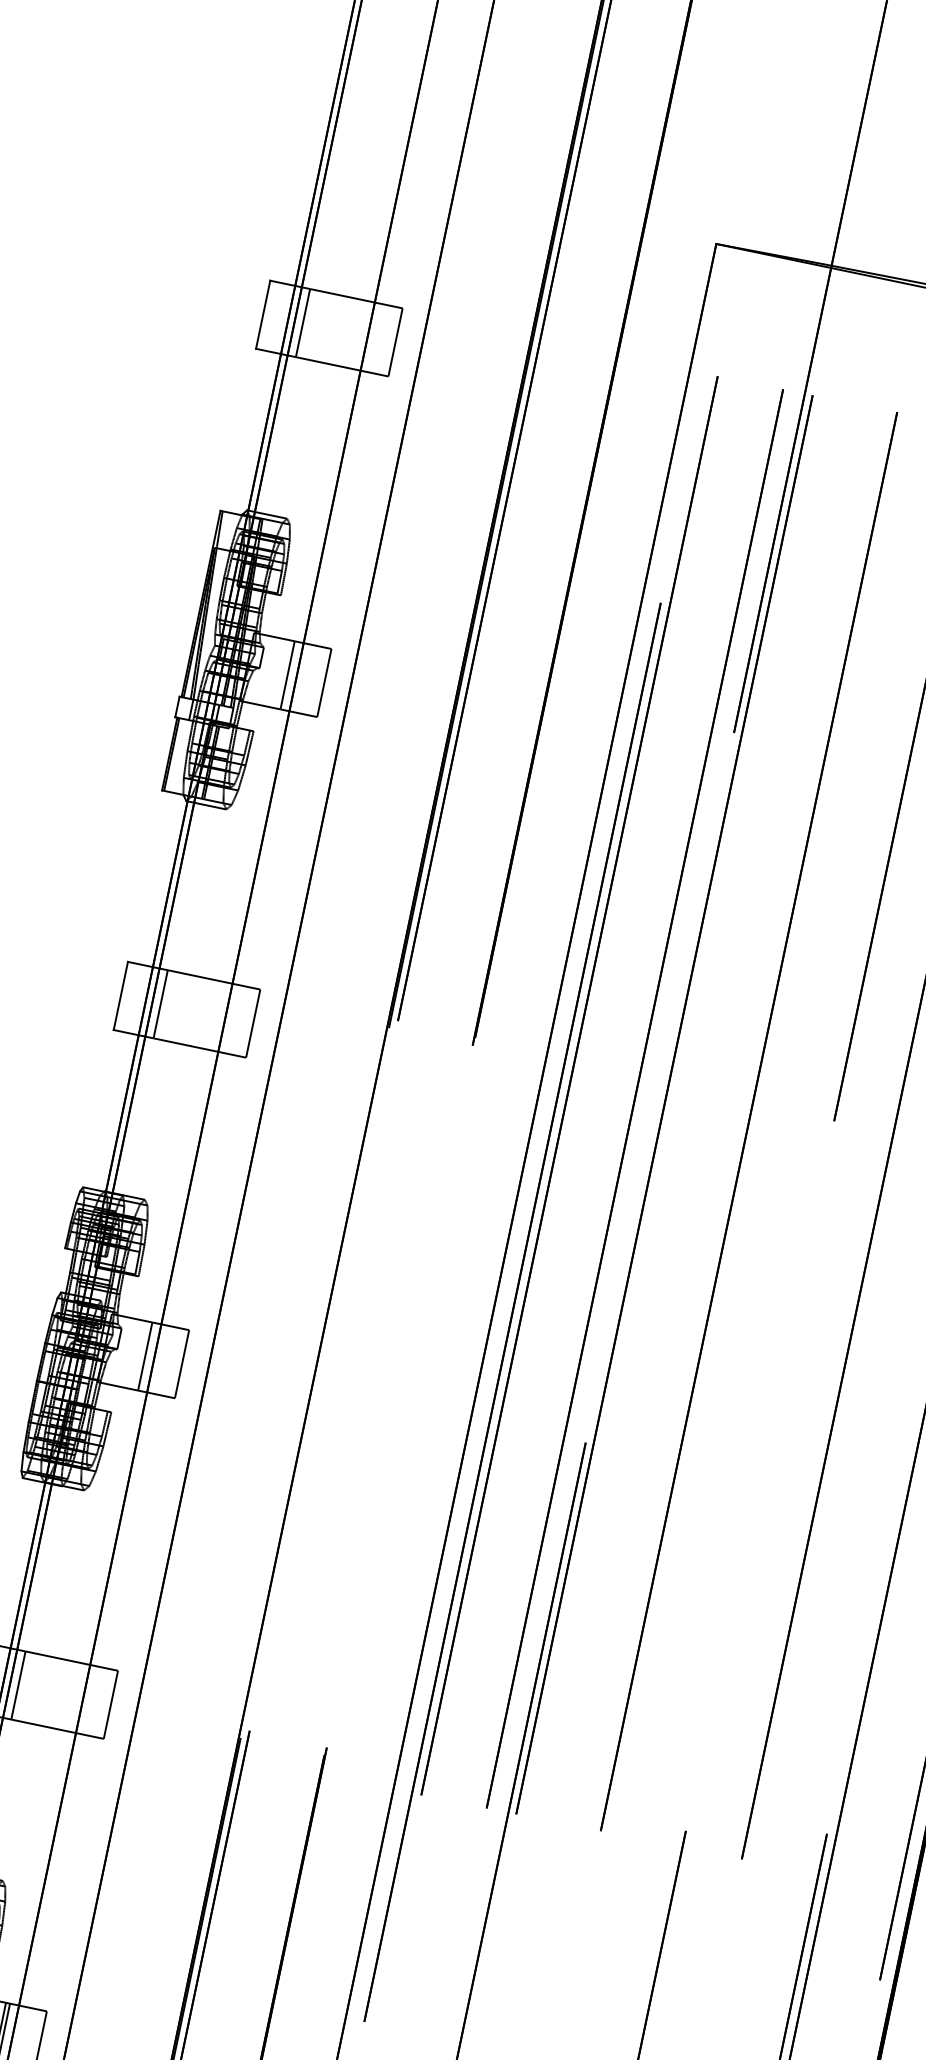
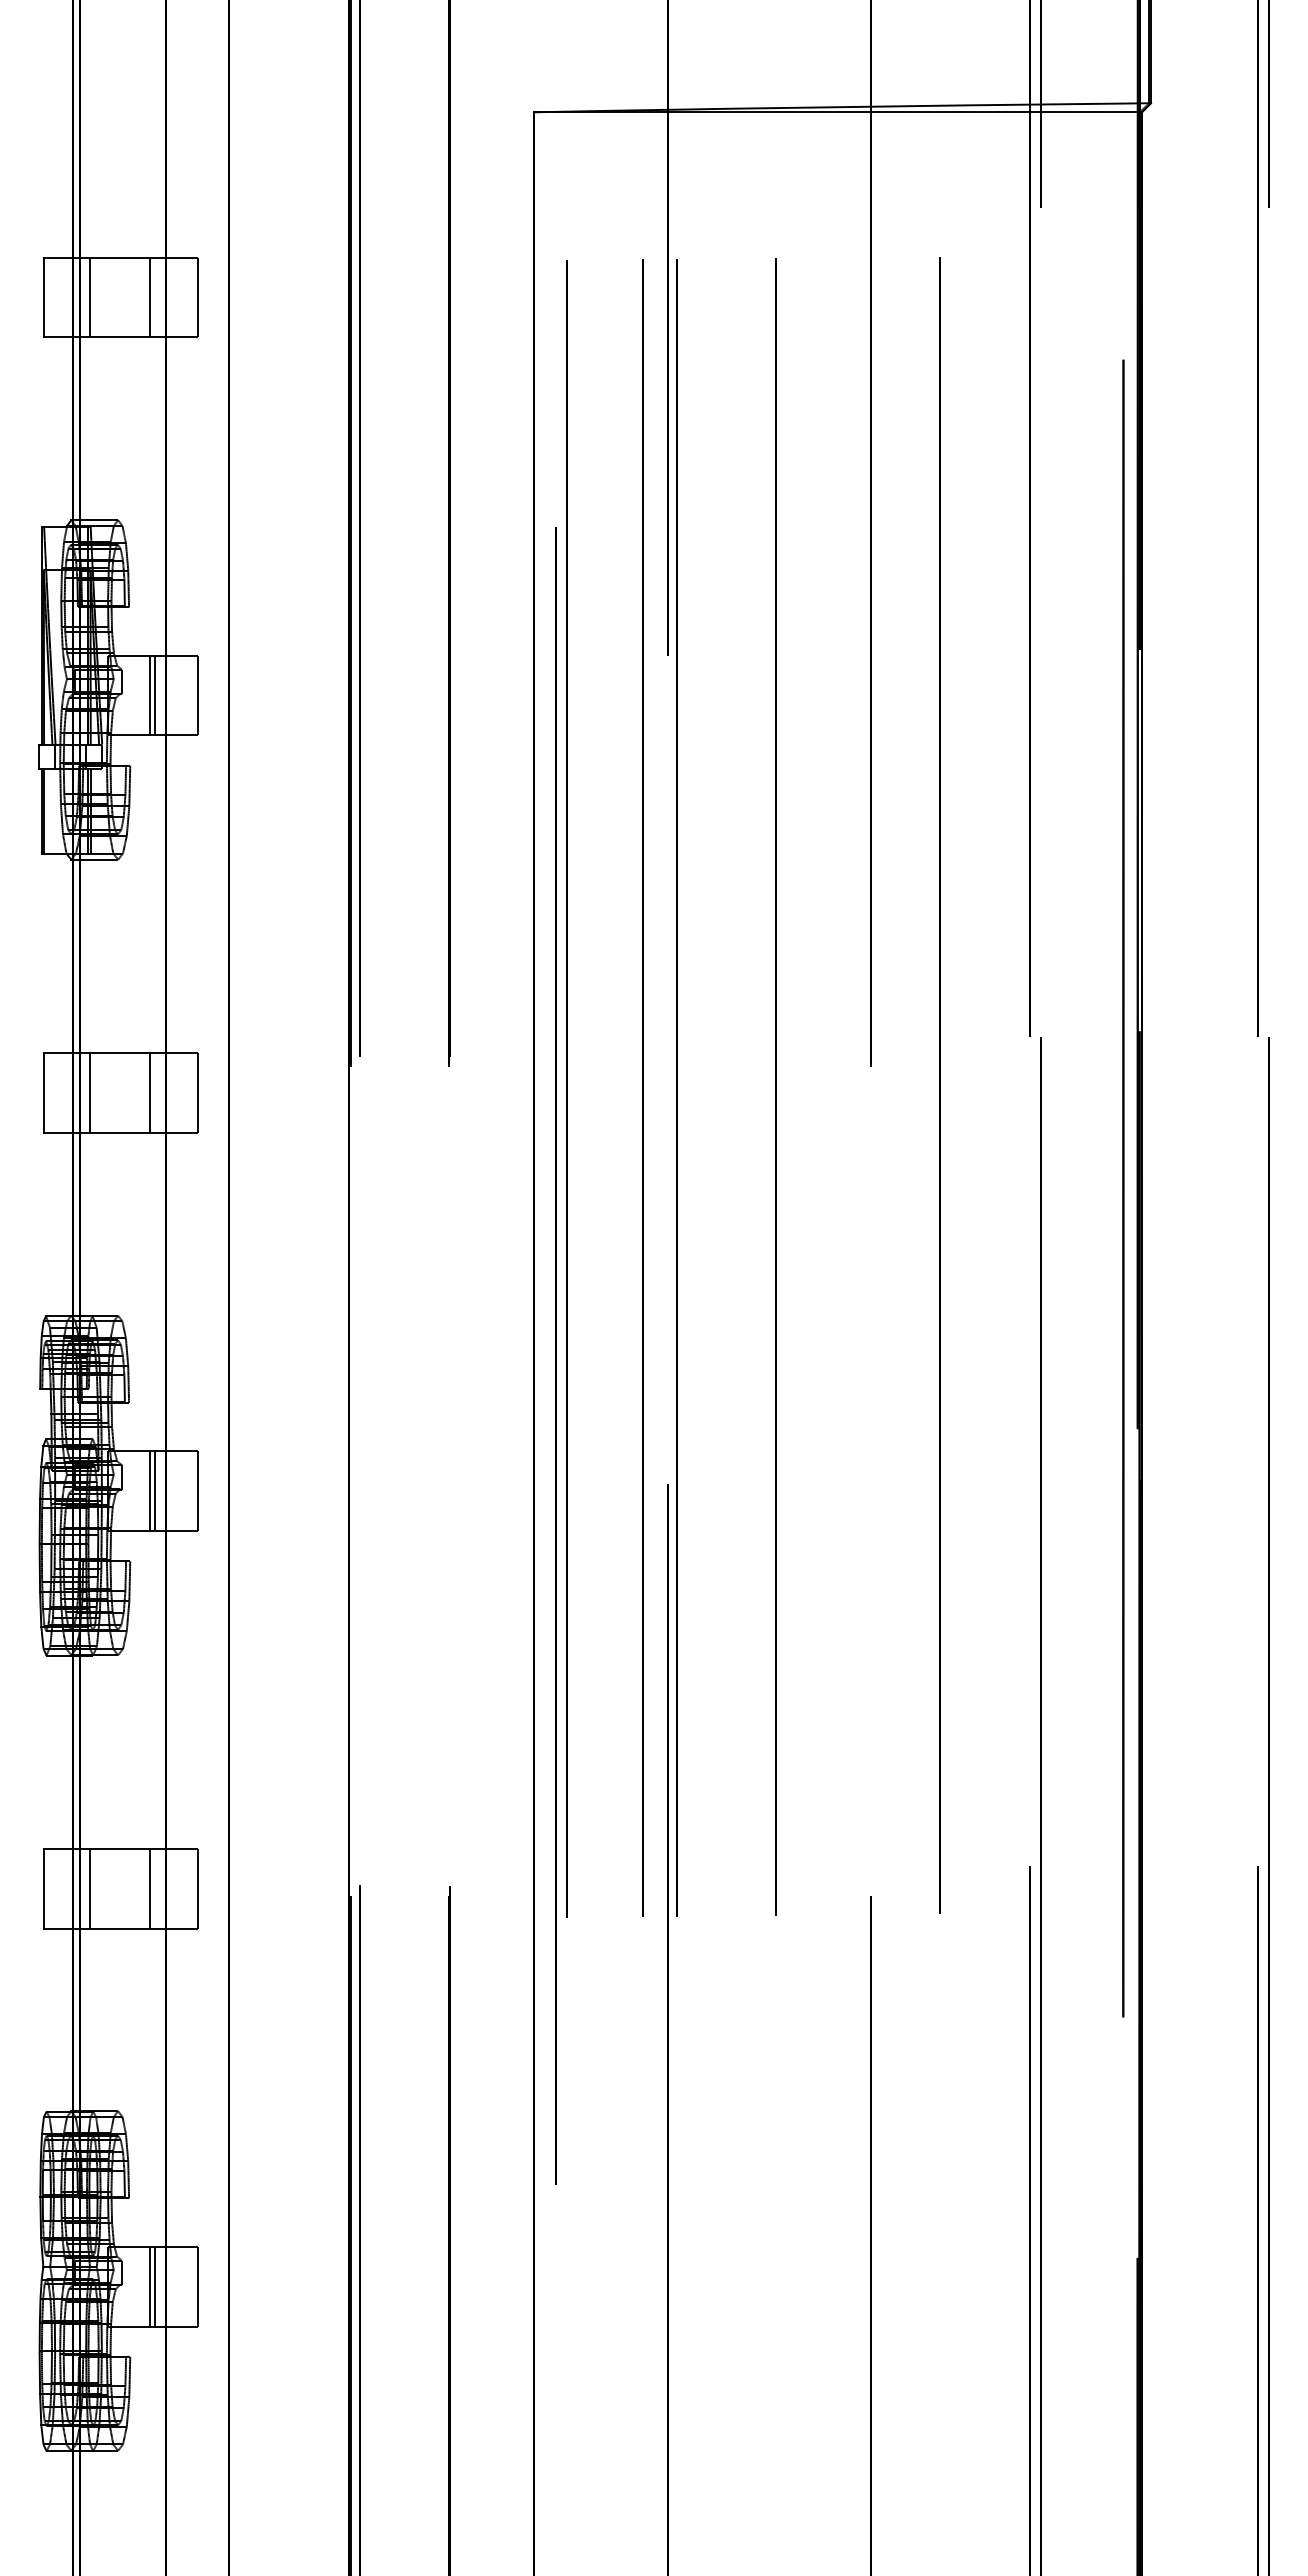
line: (354, 333) -> (150, 297), added
line: (283, 674) -> (150, 695), added
line: (212, 1014) -> (150, 1092), added
line: (141, 1355) -> (150, 1490), added
line: (70, 1695) -> (150, 1888), added

